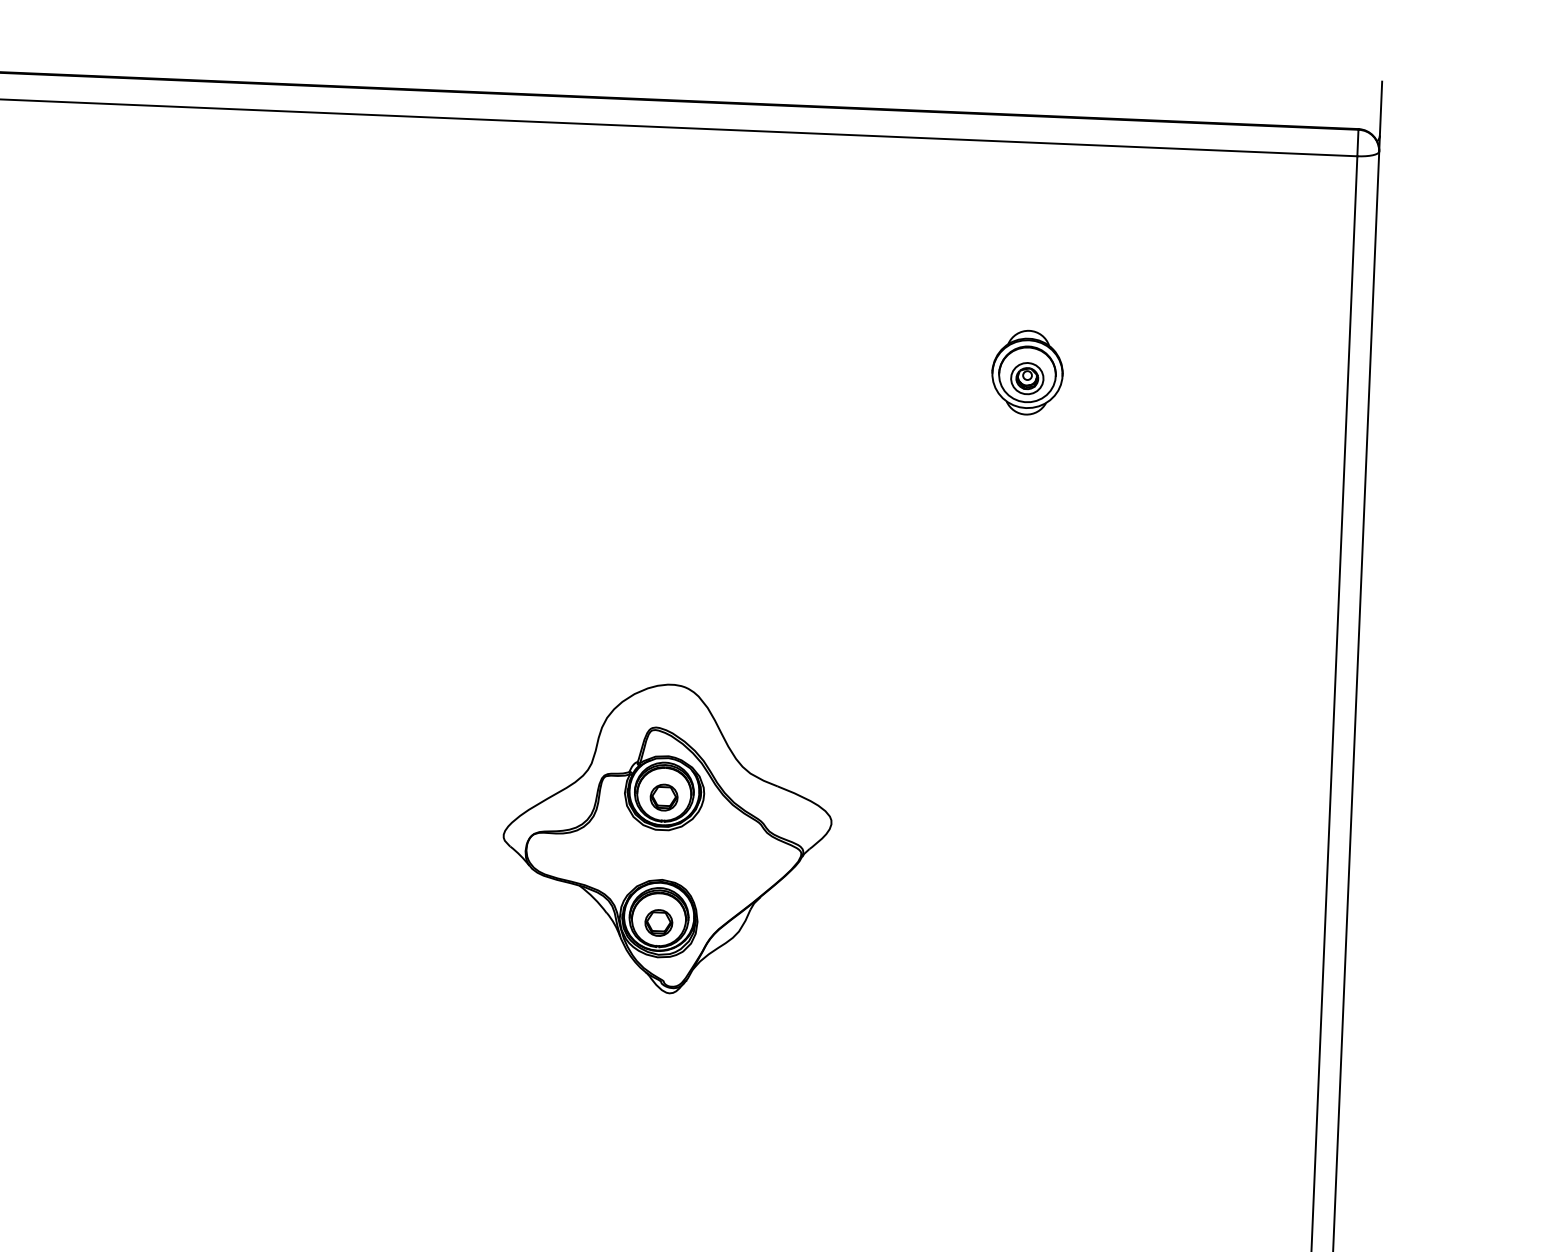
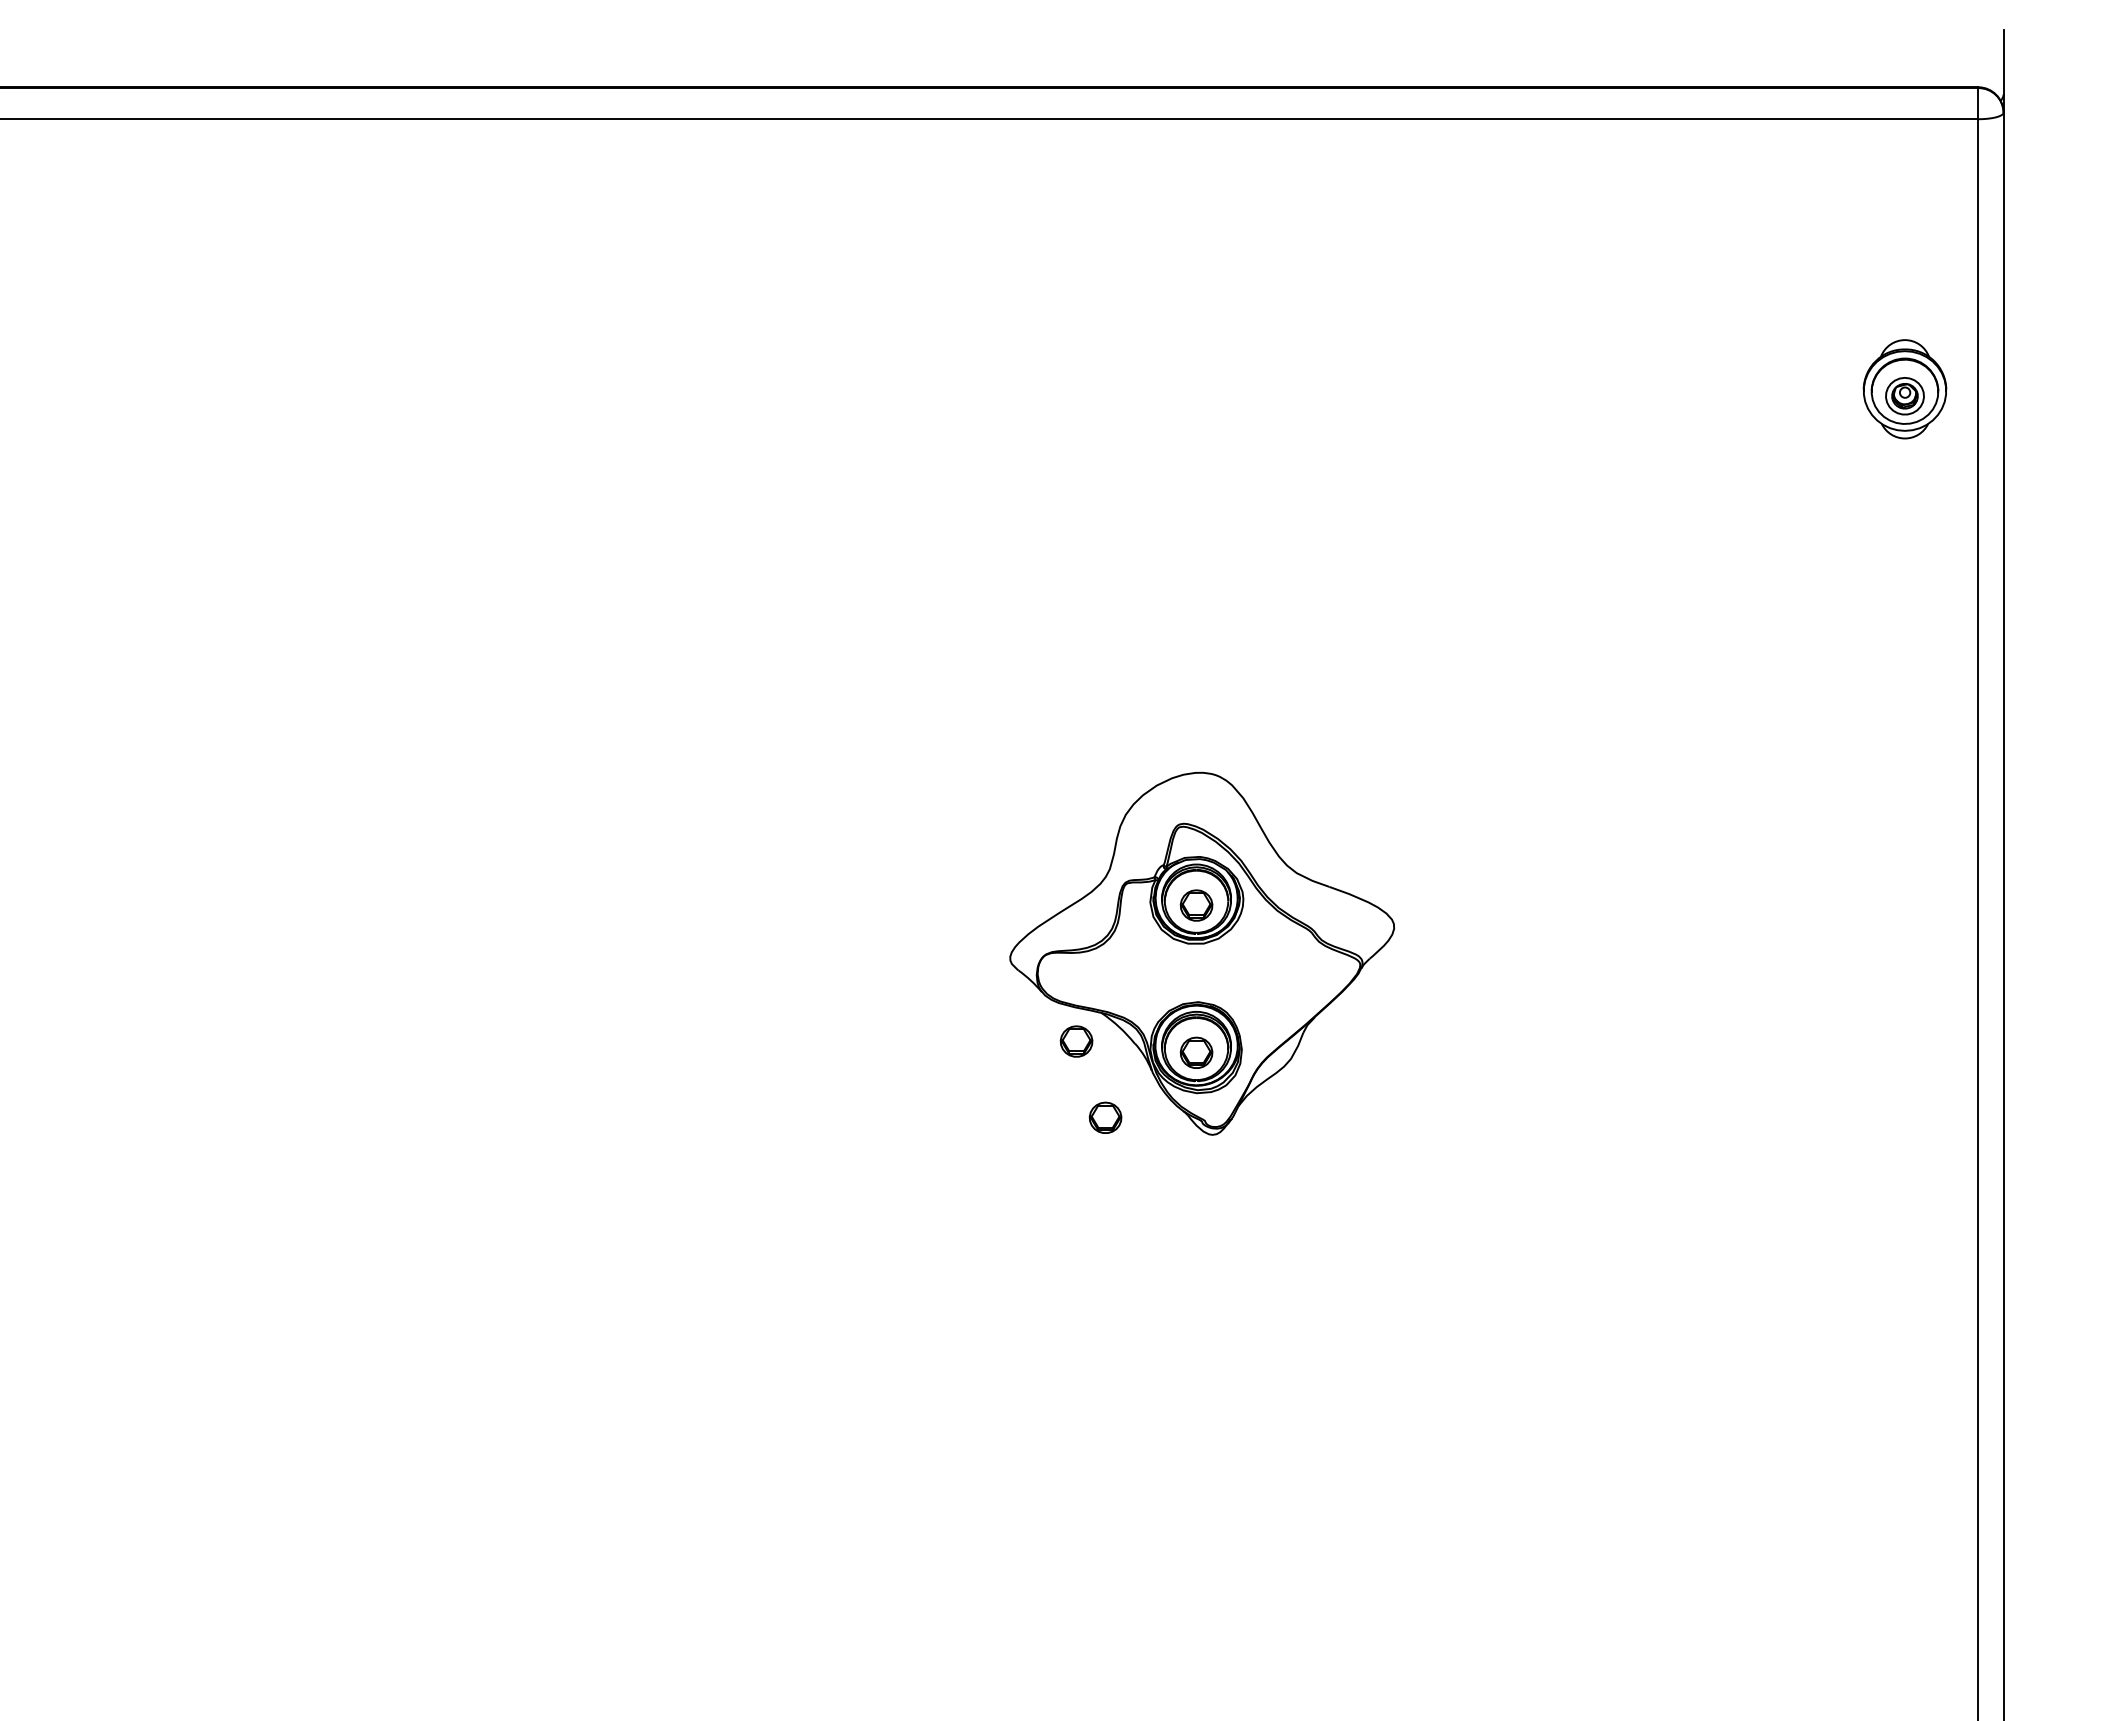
part: (1027, 372) -> (1904, 389), moved
part: (557, 909) -> (1076, 1041), added
part: (579, 974) -> (1105, 1117), added

